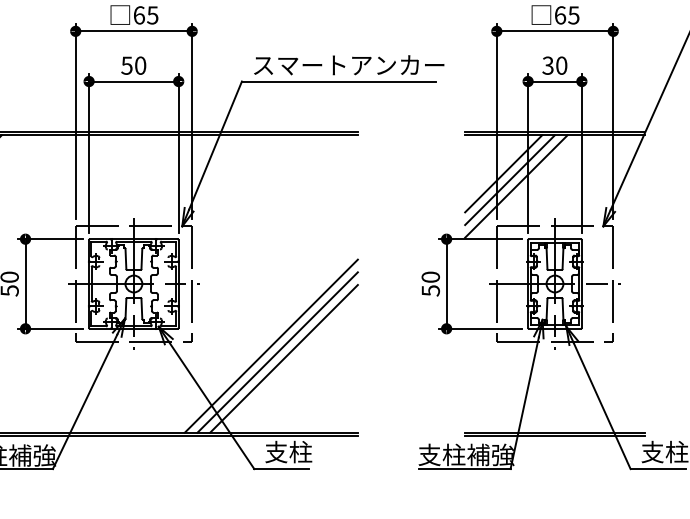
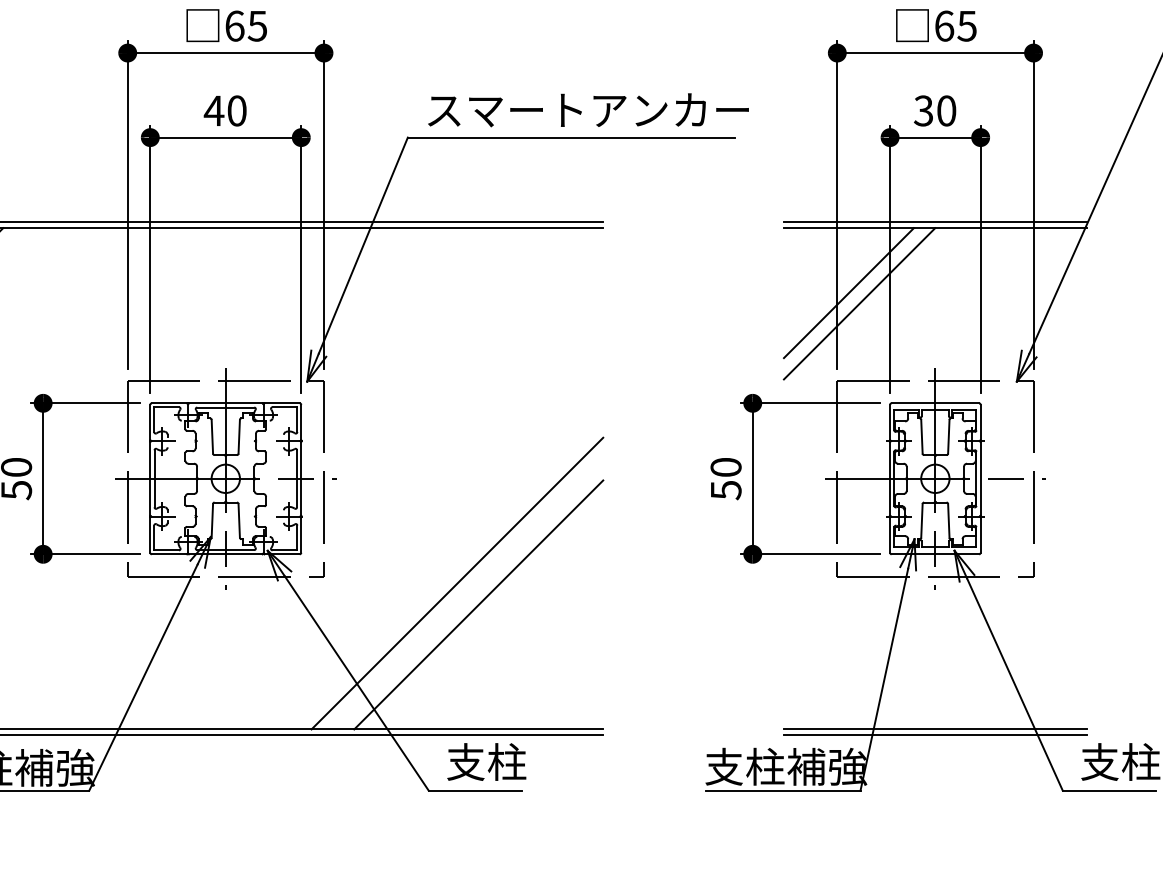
text: (126, 65) -> (213, 110), 50 -> 40
line: (516, 186) -> (870, 314), removed
line: (277, 352) -> (467, 594), removed

